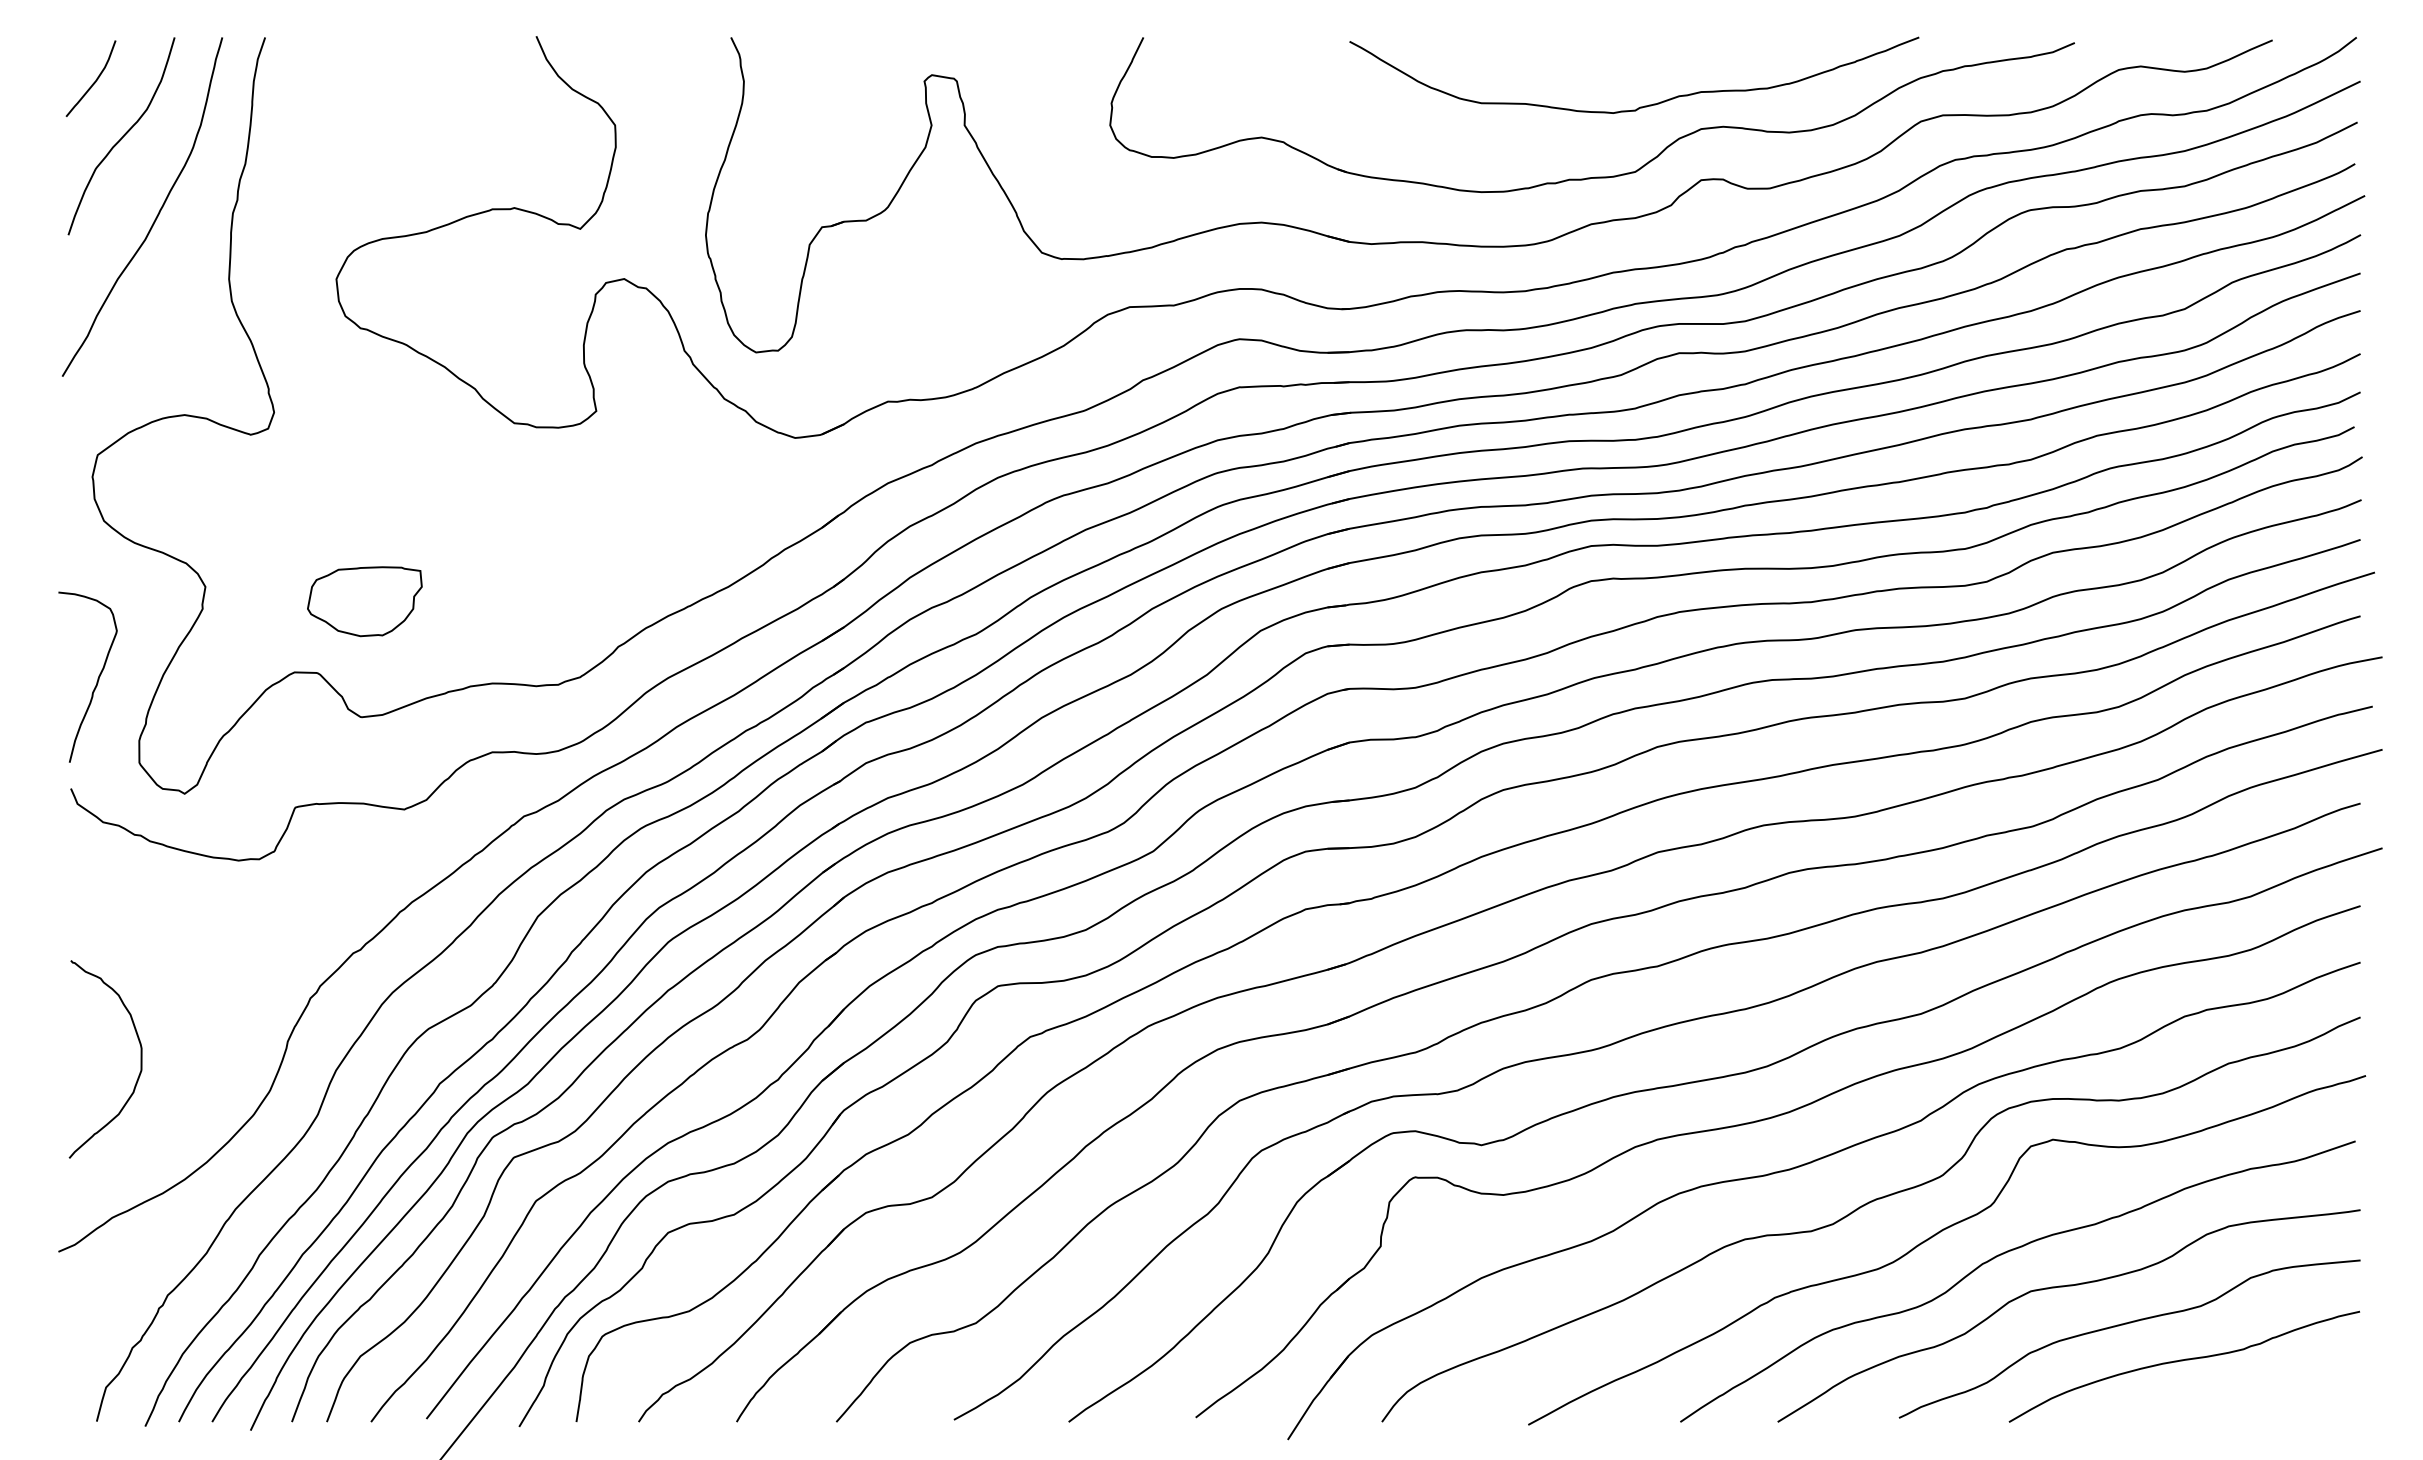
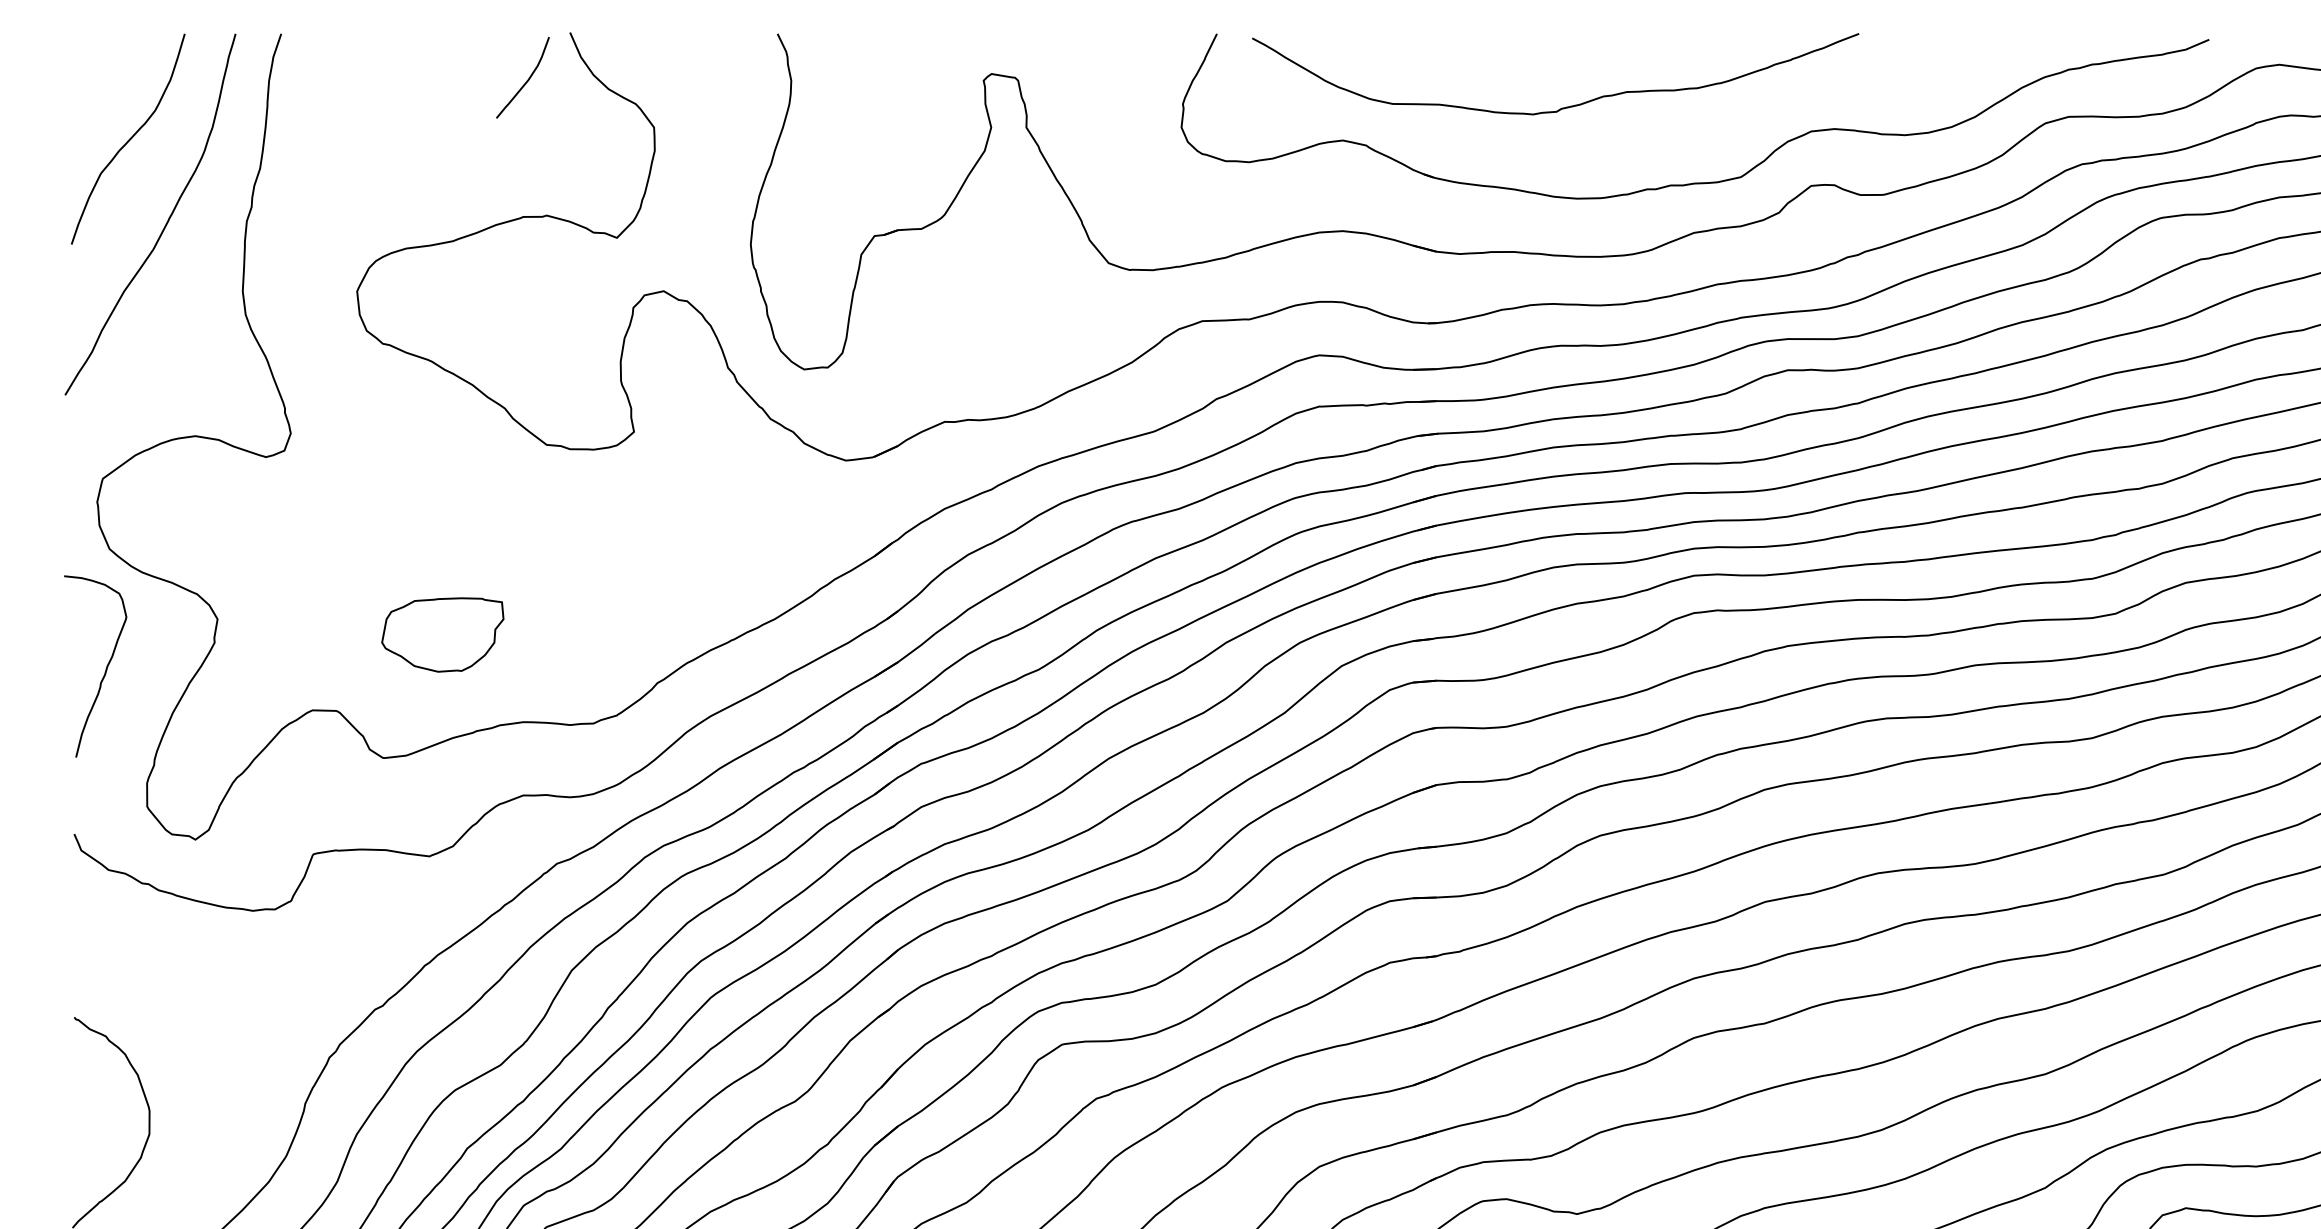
curve: (94, 81) -> (526, 80), moved
curve: (1640, 106) -> (1562, 107), moved
part: (364, 601) -> (442, 634), moved
curve: (97, 678) -> (105, 667), moved

